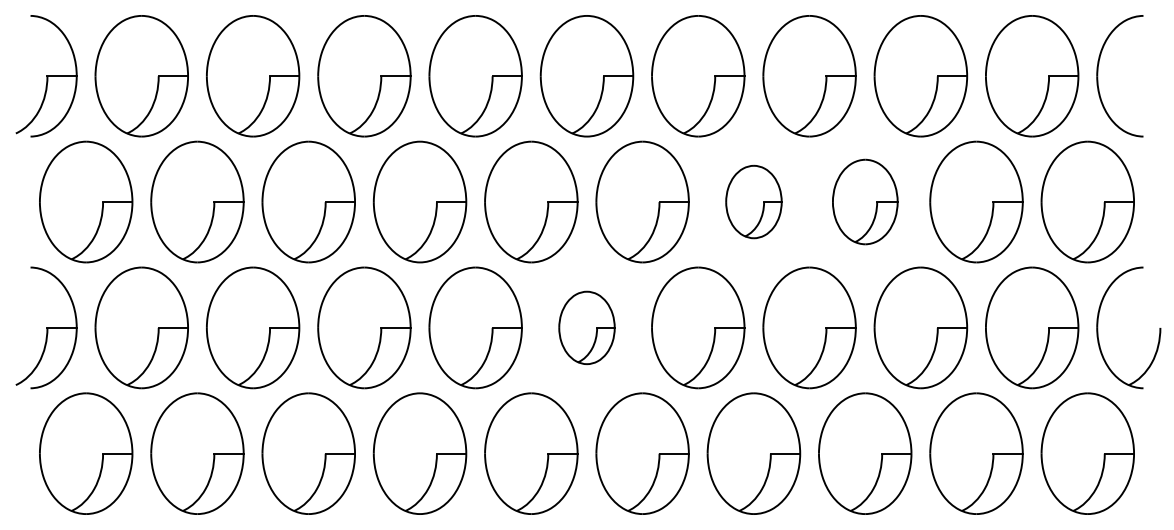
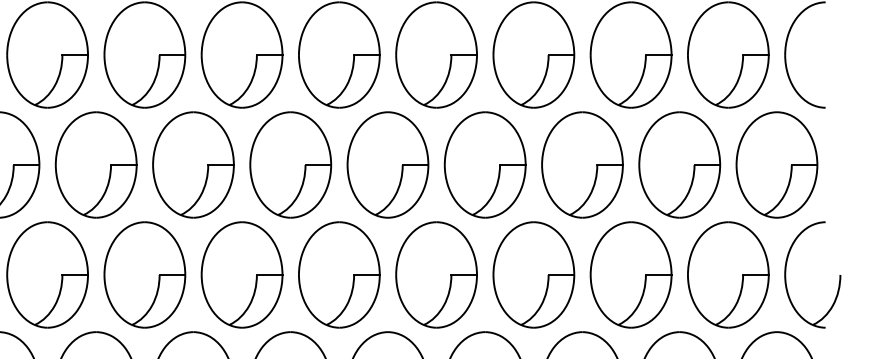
part: (753, 201) -> (484, 164), size x1.67
part: (865, 201) -> (582, 164), size x1.43
part: (586, 327) -> (338, 274), size x1.67

